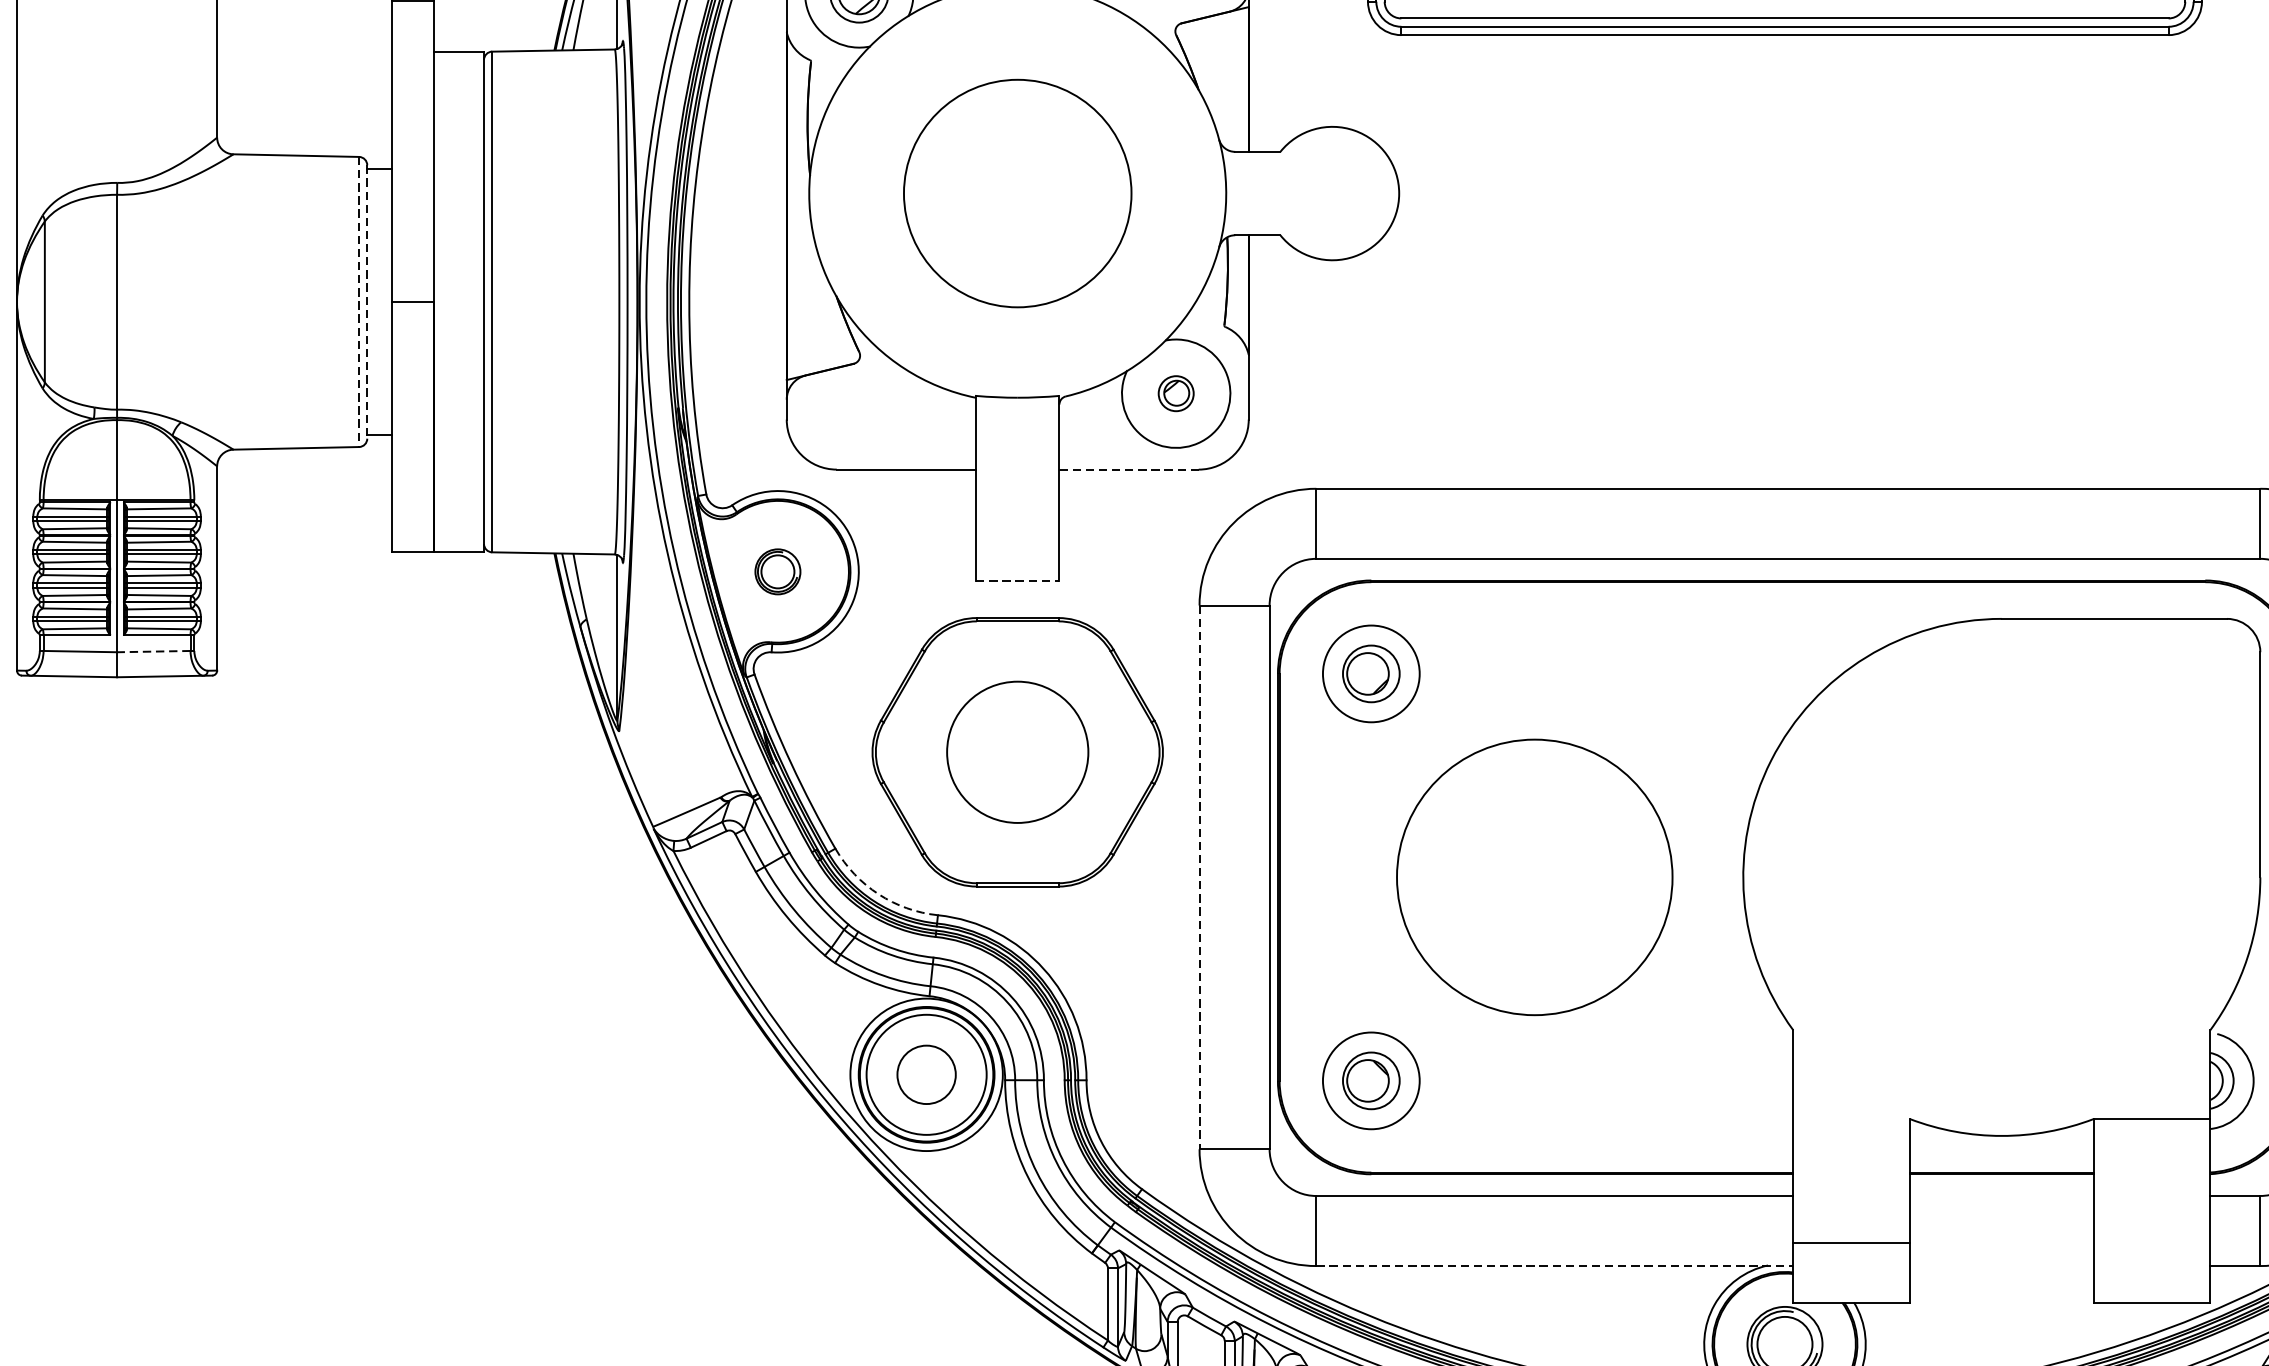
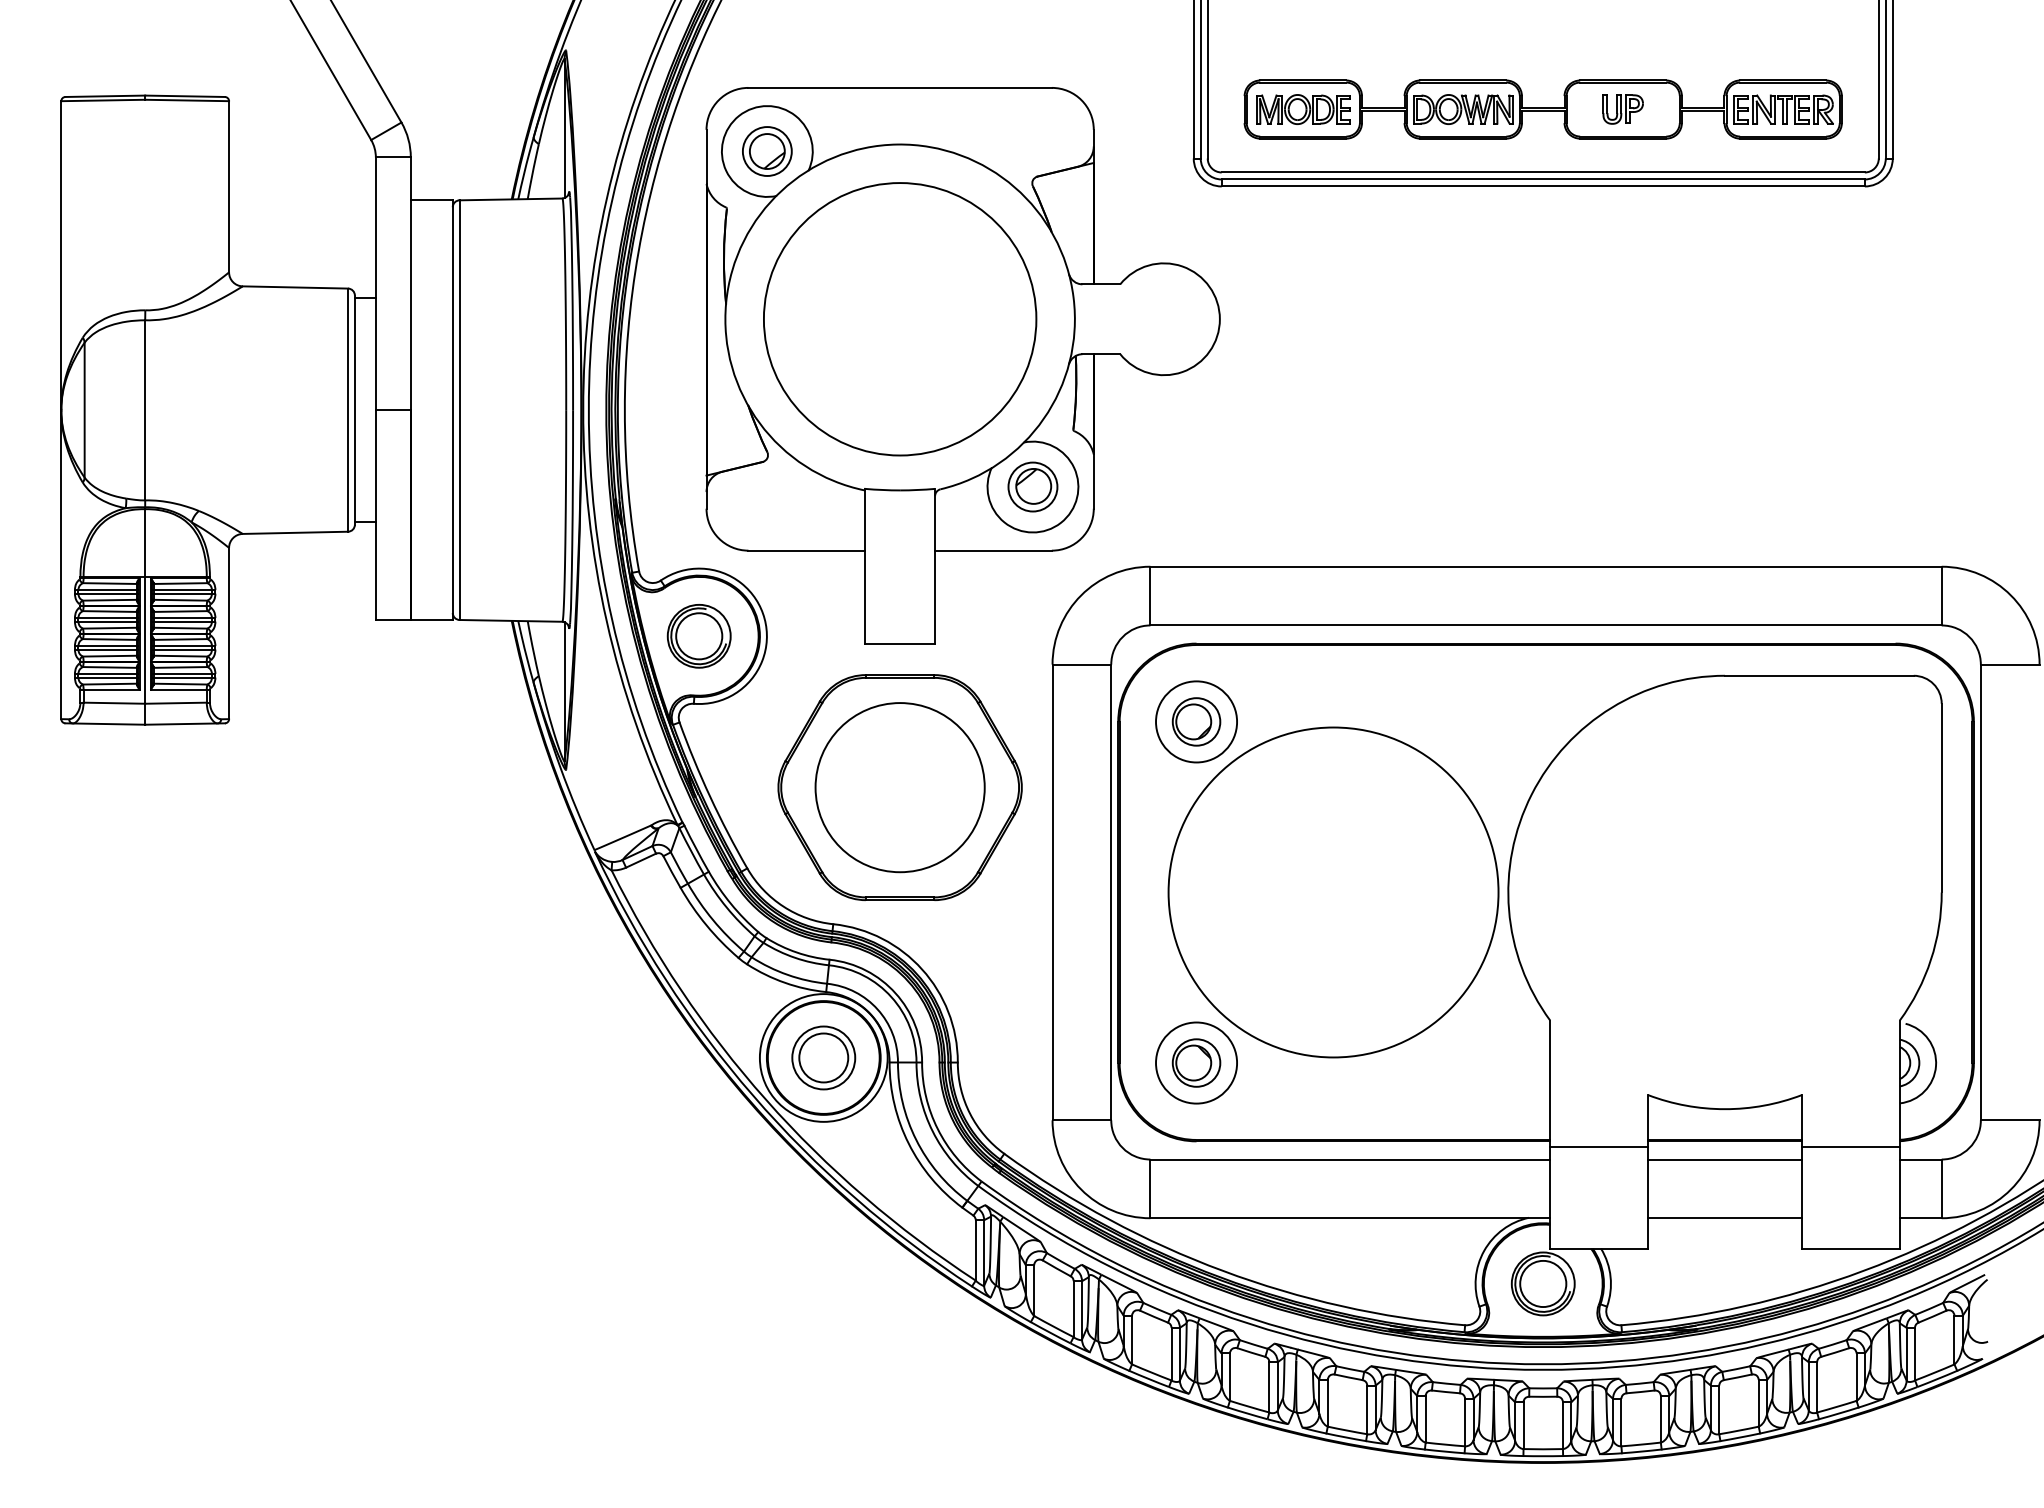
circle: (1016, 193) -> (899, 319), size x1.43
line: (359, 302) -> (348, 410), dashed -> solid
line: (366, 302) -> (354, 410), dashed -> solid
part: (1175, 393) -> (1032, 486), size x1.67
line: (1129, 469) -> (993, 550), dashed -> solid
part: (777, 572) -> (698, 636), size x1.67
line: (1018, 580) -> (900, 643), dashed -> solid
line: (153, 651) -> (175, 703), dashed -> solid
circle: (1016, 752) -> (899, 787), size x1.43
line: (1199, 877) -> (1052, 892), dashed -> solid
circle: (1534, 877) -> (1333, 892), size x1.43
arc: (878, 894) -> (783, 906), dashed -> solid
circle: (926, 1074) -> (823, 1057), size x0.62
line: (2151, 1119) -> (1850, 1147), moved
line: (2001, 1195) -> (1724, 1159), added
line: (1852, 1243) -> (1599, 1147), moved
line: (1555, 1266) -> (1350, 1218), dashed -> solid
line: (2001, 1266) -> (1724, 1218), added

